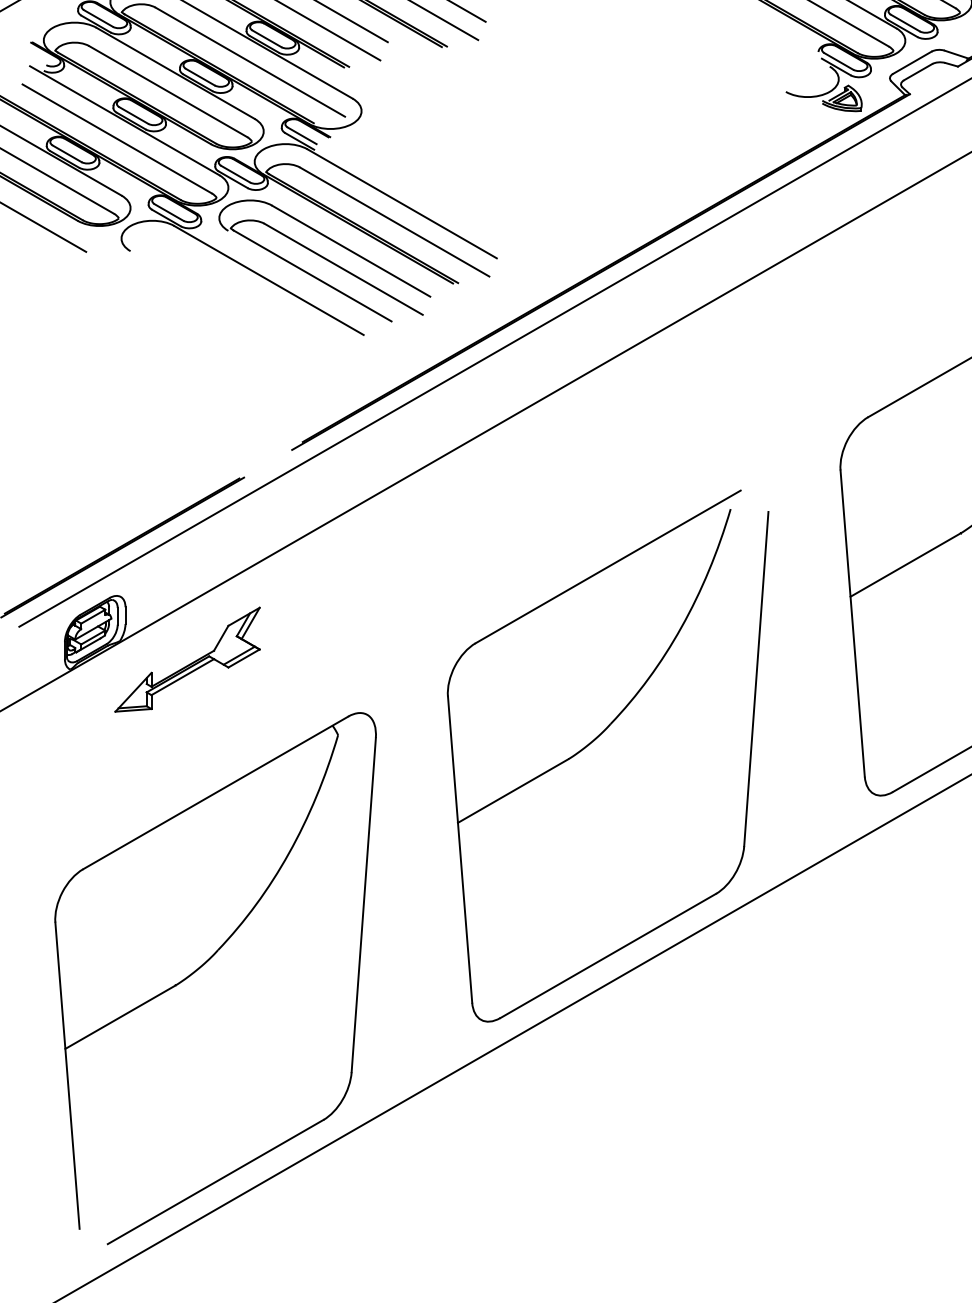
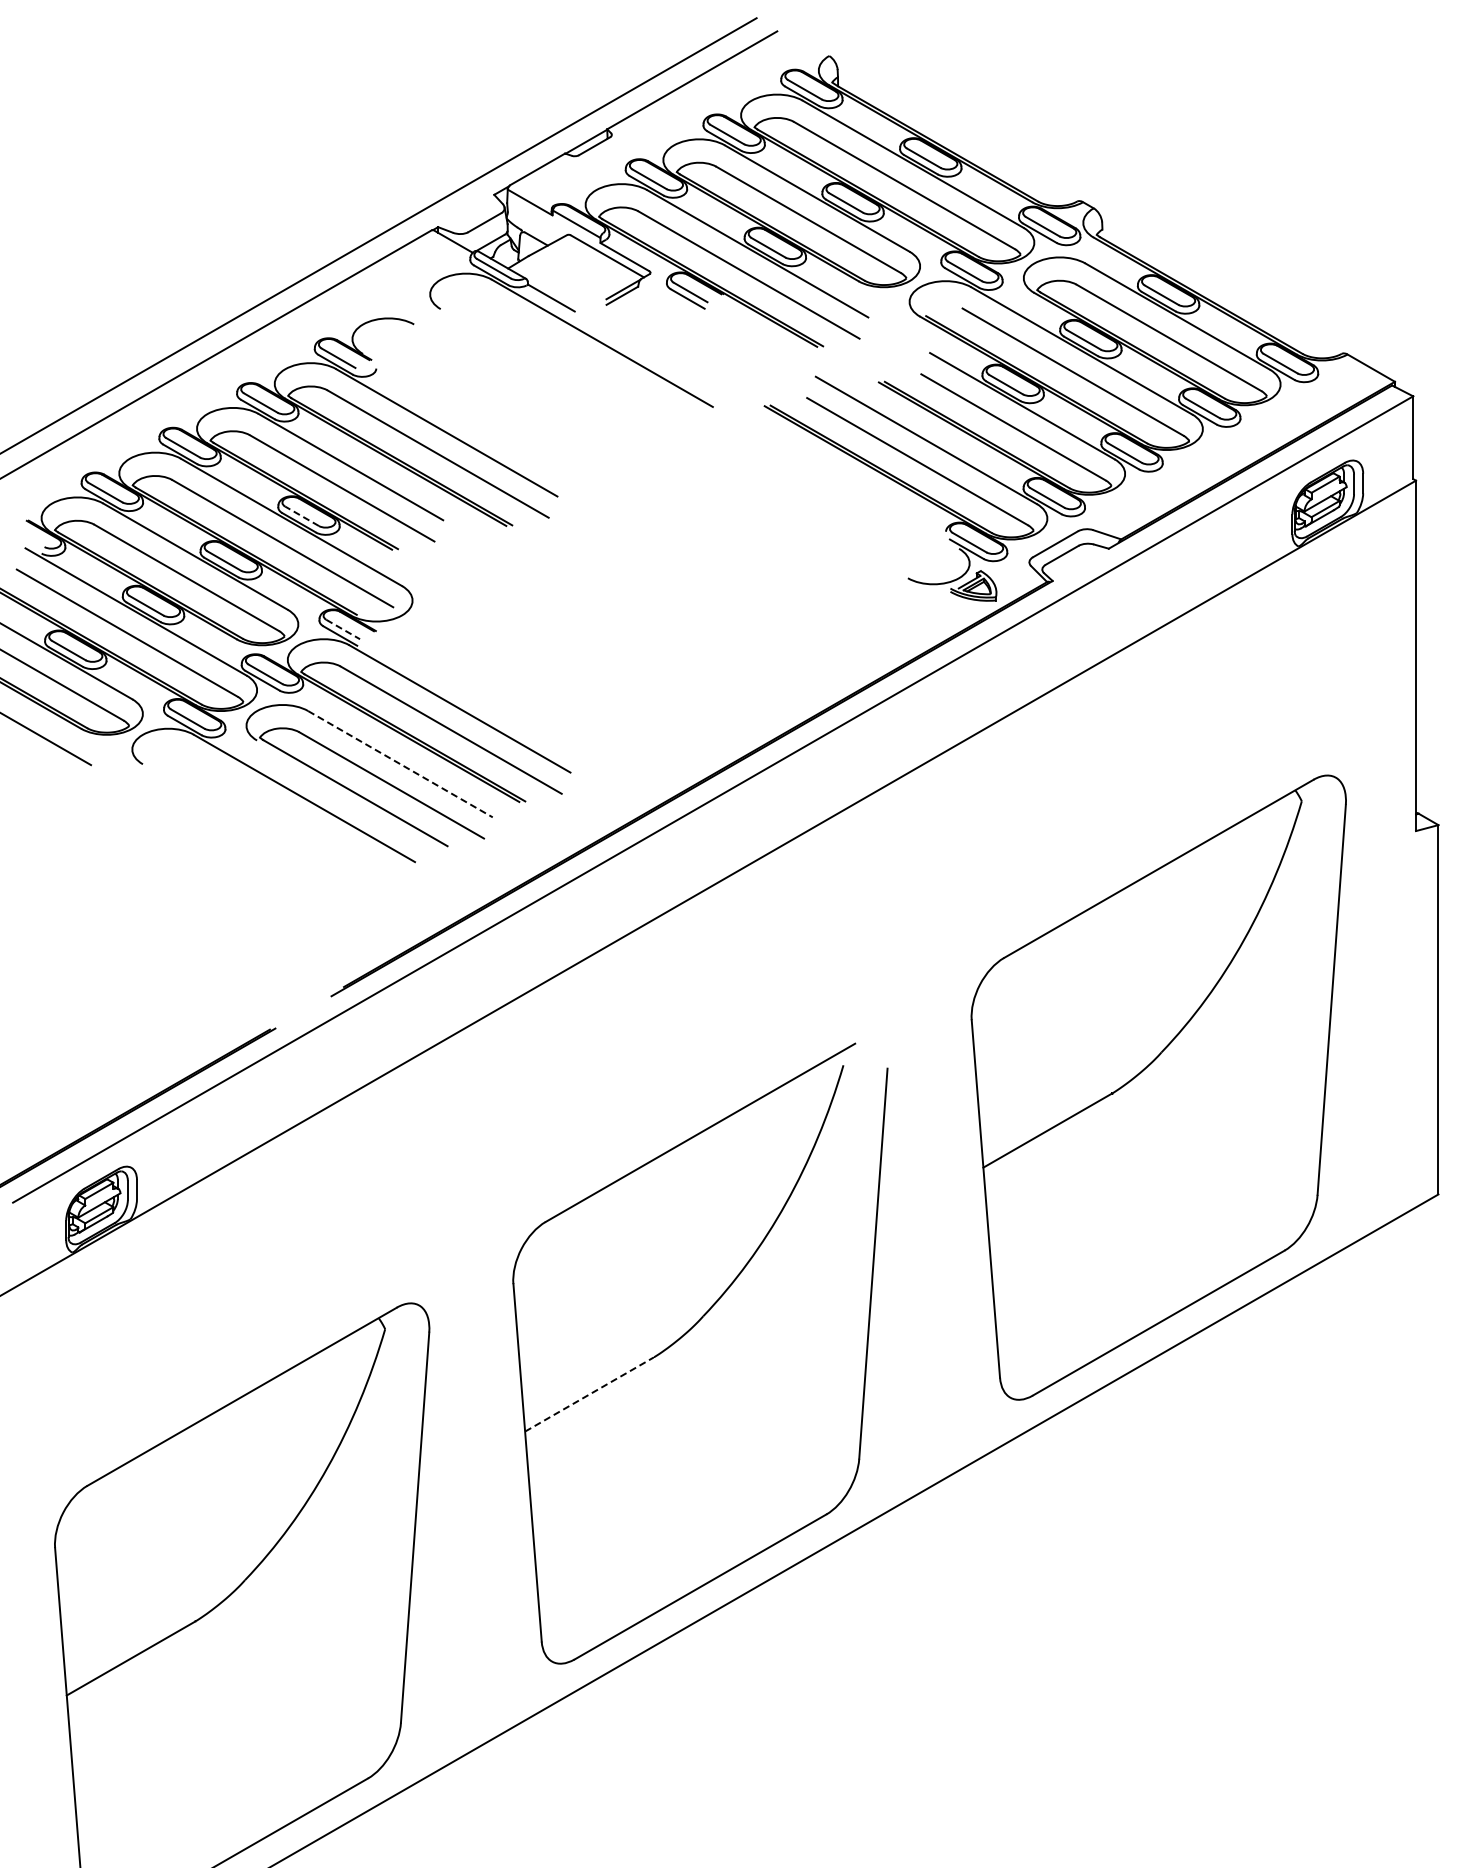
line: (266, 38) -> (301, 516), solid -> dashed
line: (302, 135) -> (343, 629), solid -> dashed
line: (351, 251) -> (400, 764), solid -> dashed
part: (187, 659) -> (209, 1240), removed
line: (513, 791) -> (589, 1394), solid -> dashed

